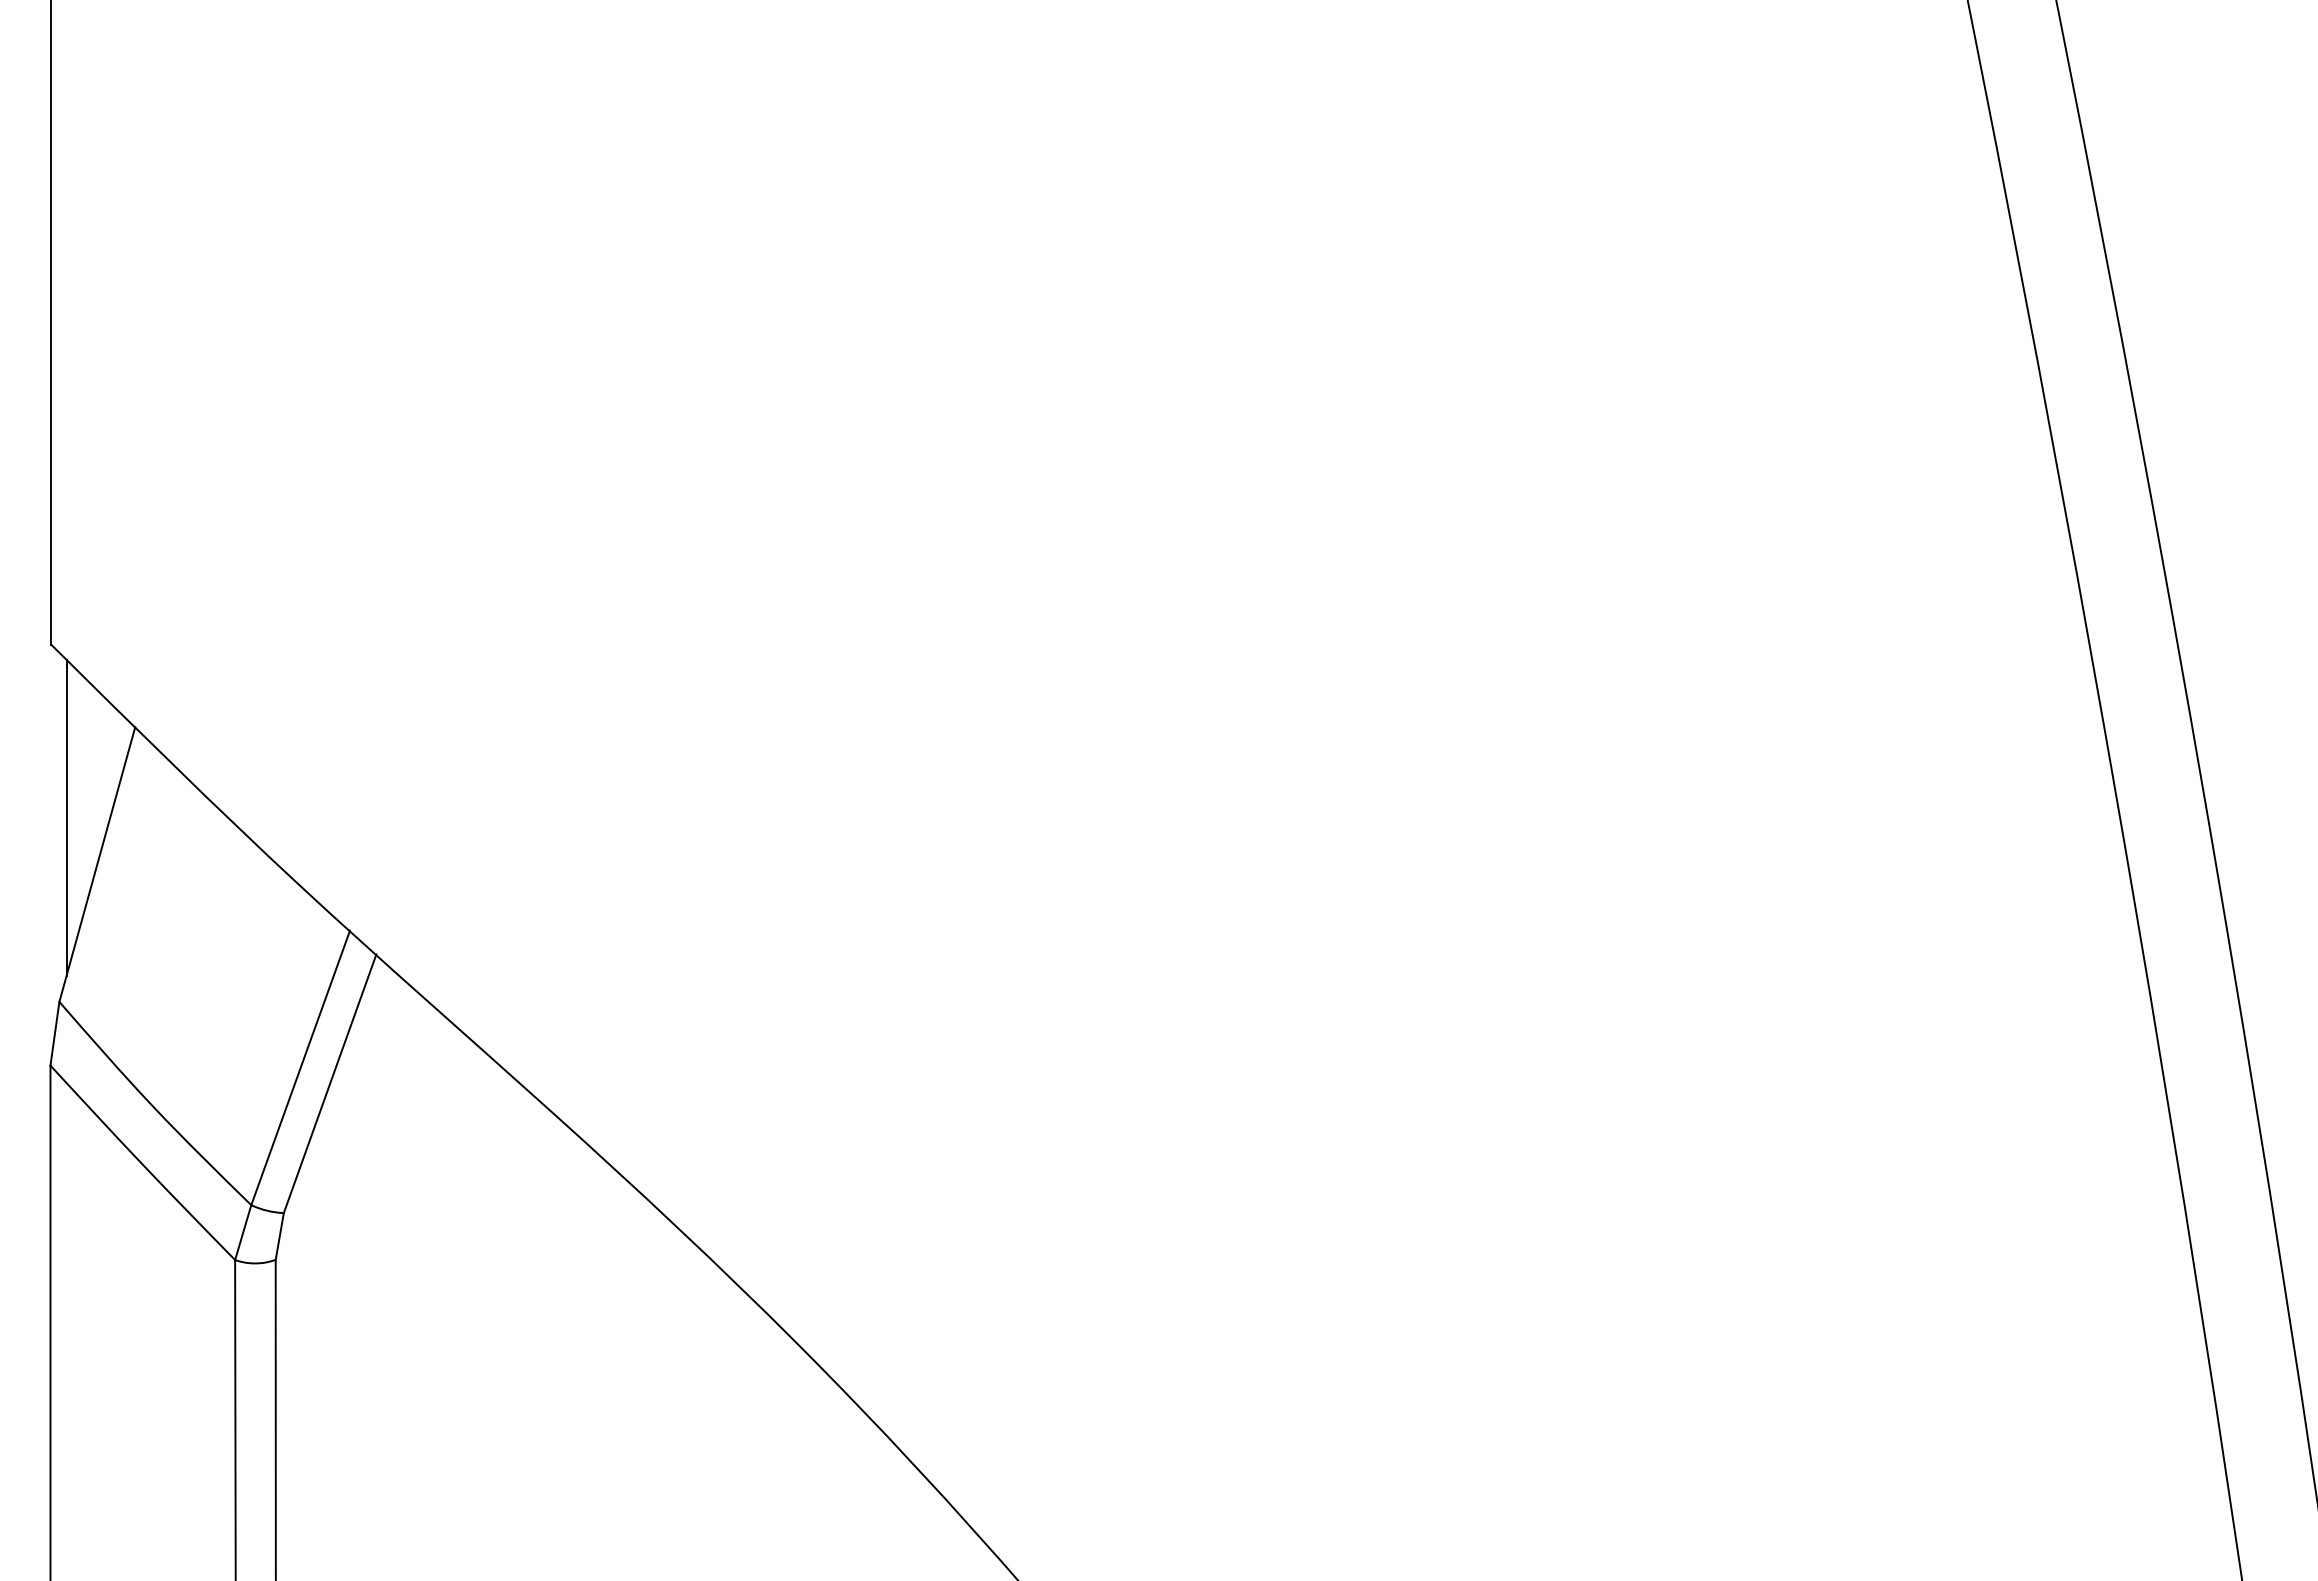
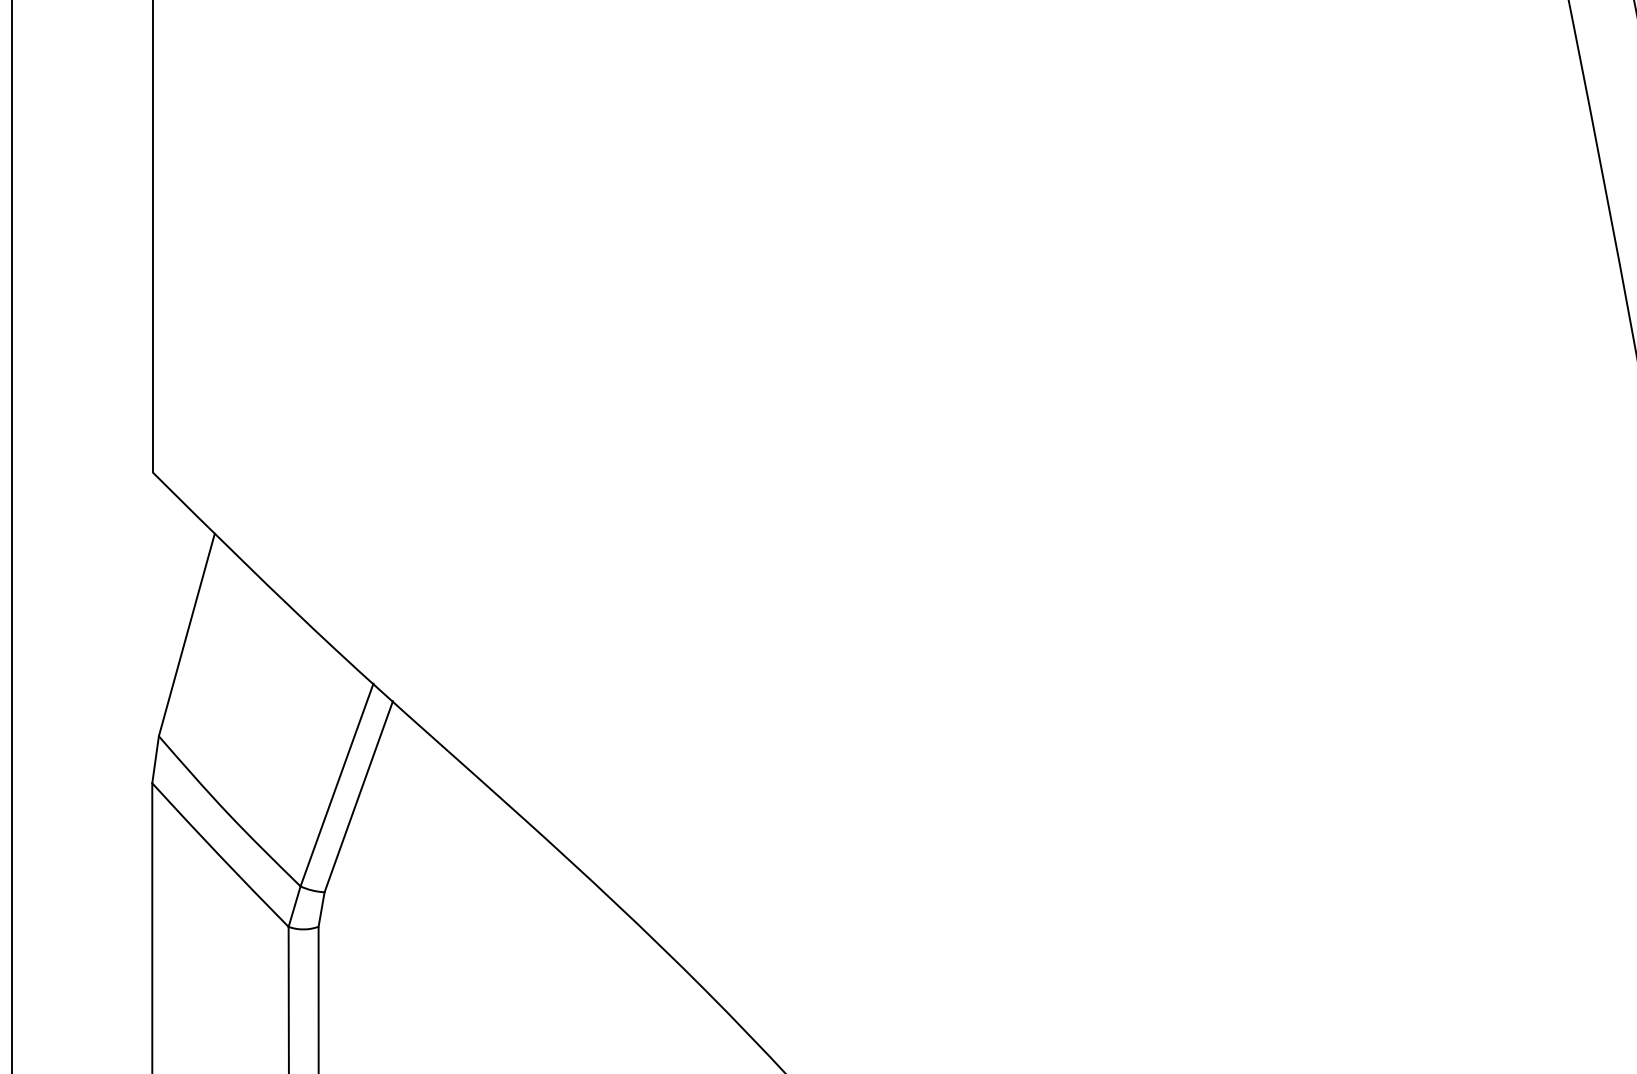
line: (67, 817) -> (164, 600), removed

